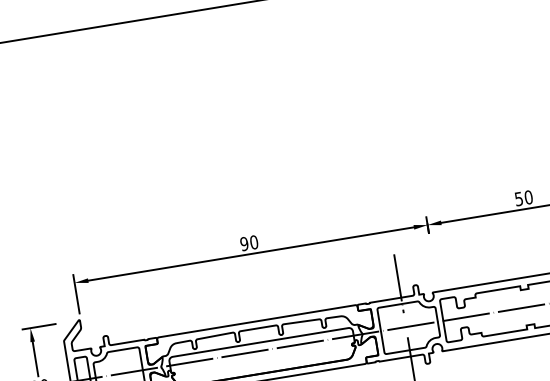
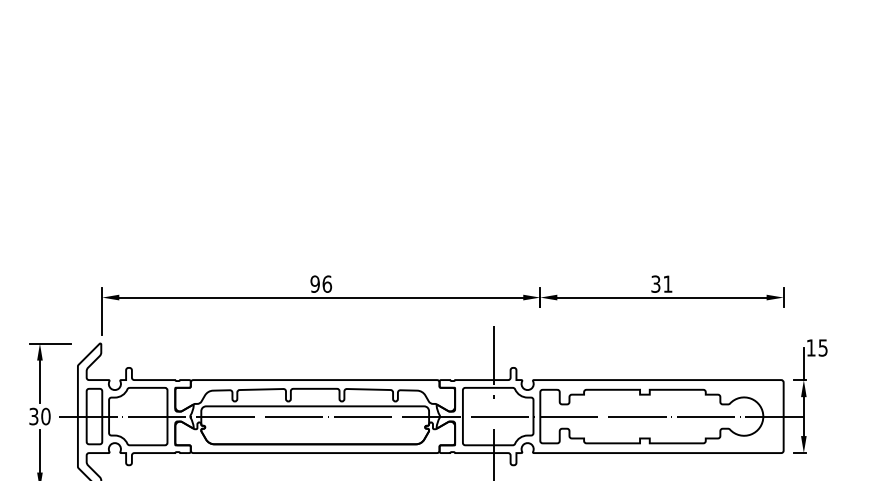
text: (523, 197) -> (661, 283), 50 -> 31
text: (254, 241) -> (327, 283), 90 -> 96

